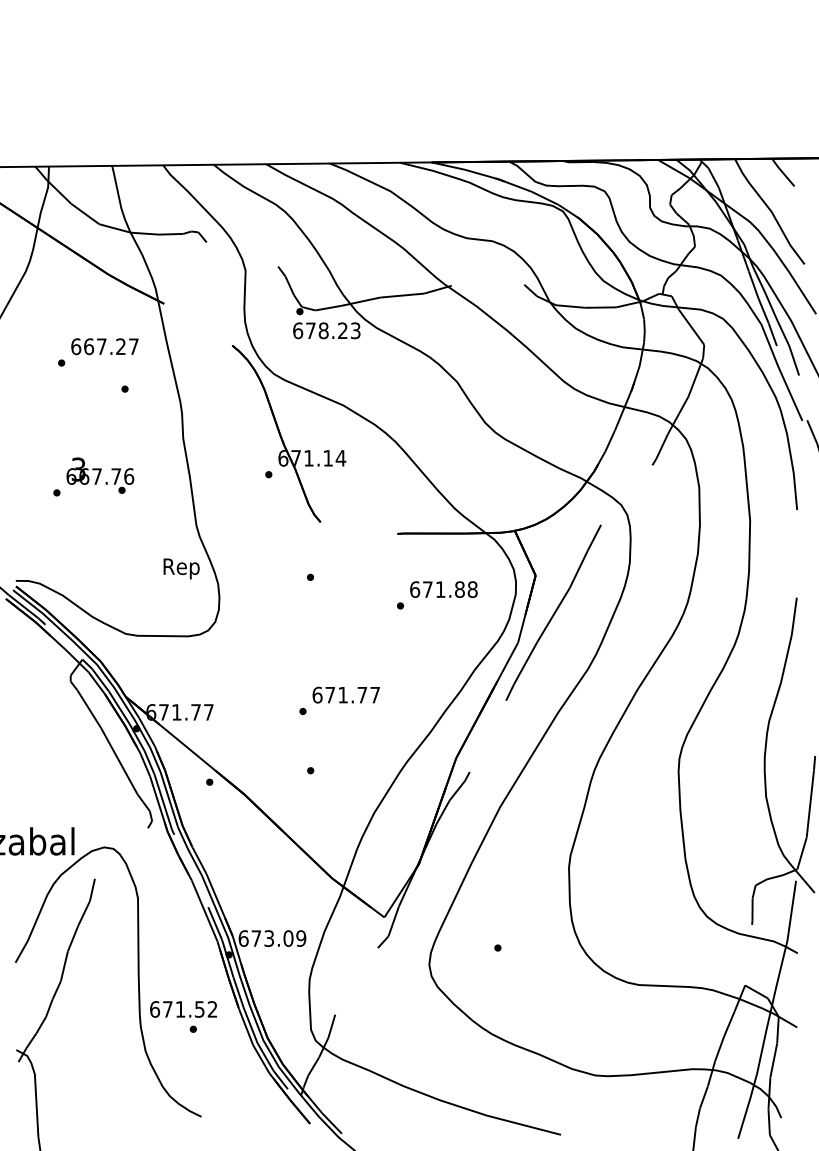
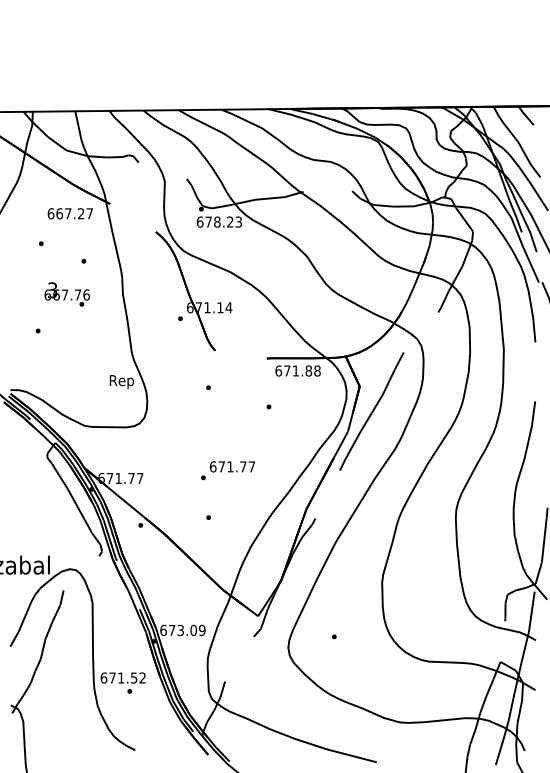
text: (103, 346) -> (69, 213), moved
text: (99, 475) -> (66, 294), moved
text: (442, 588) -> (297, 370), moved

